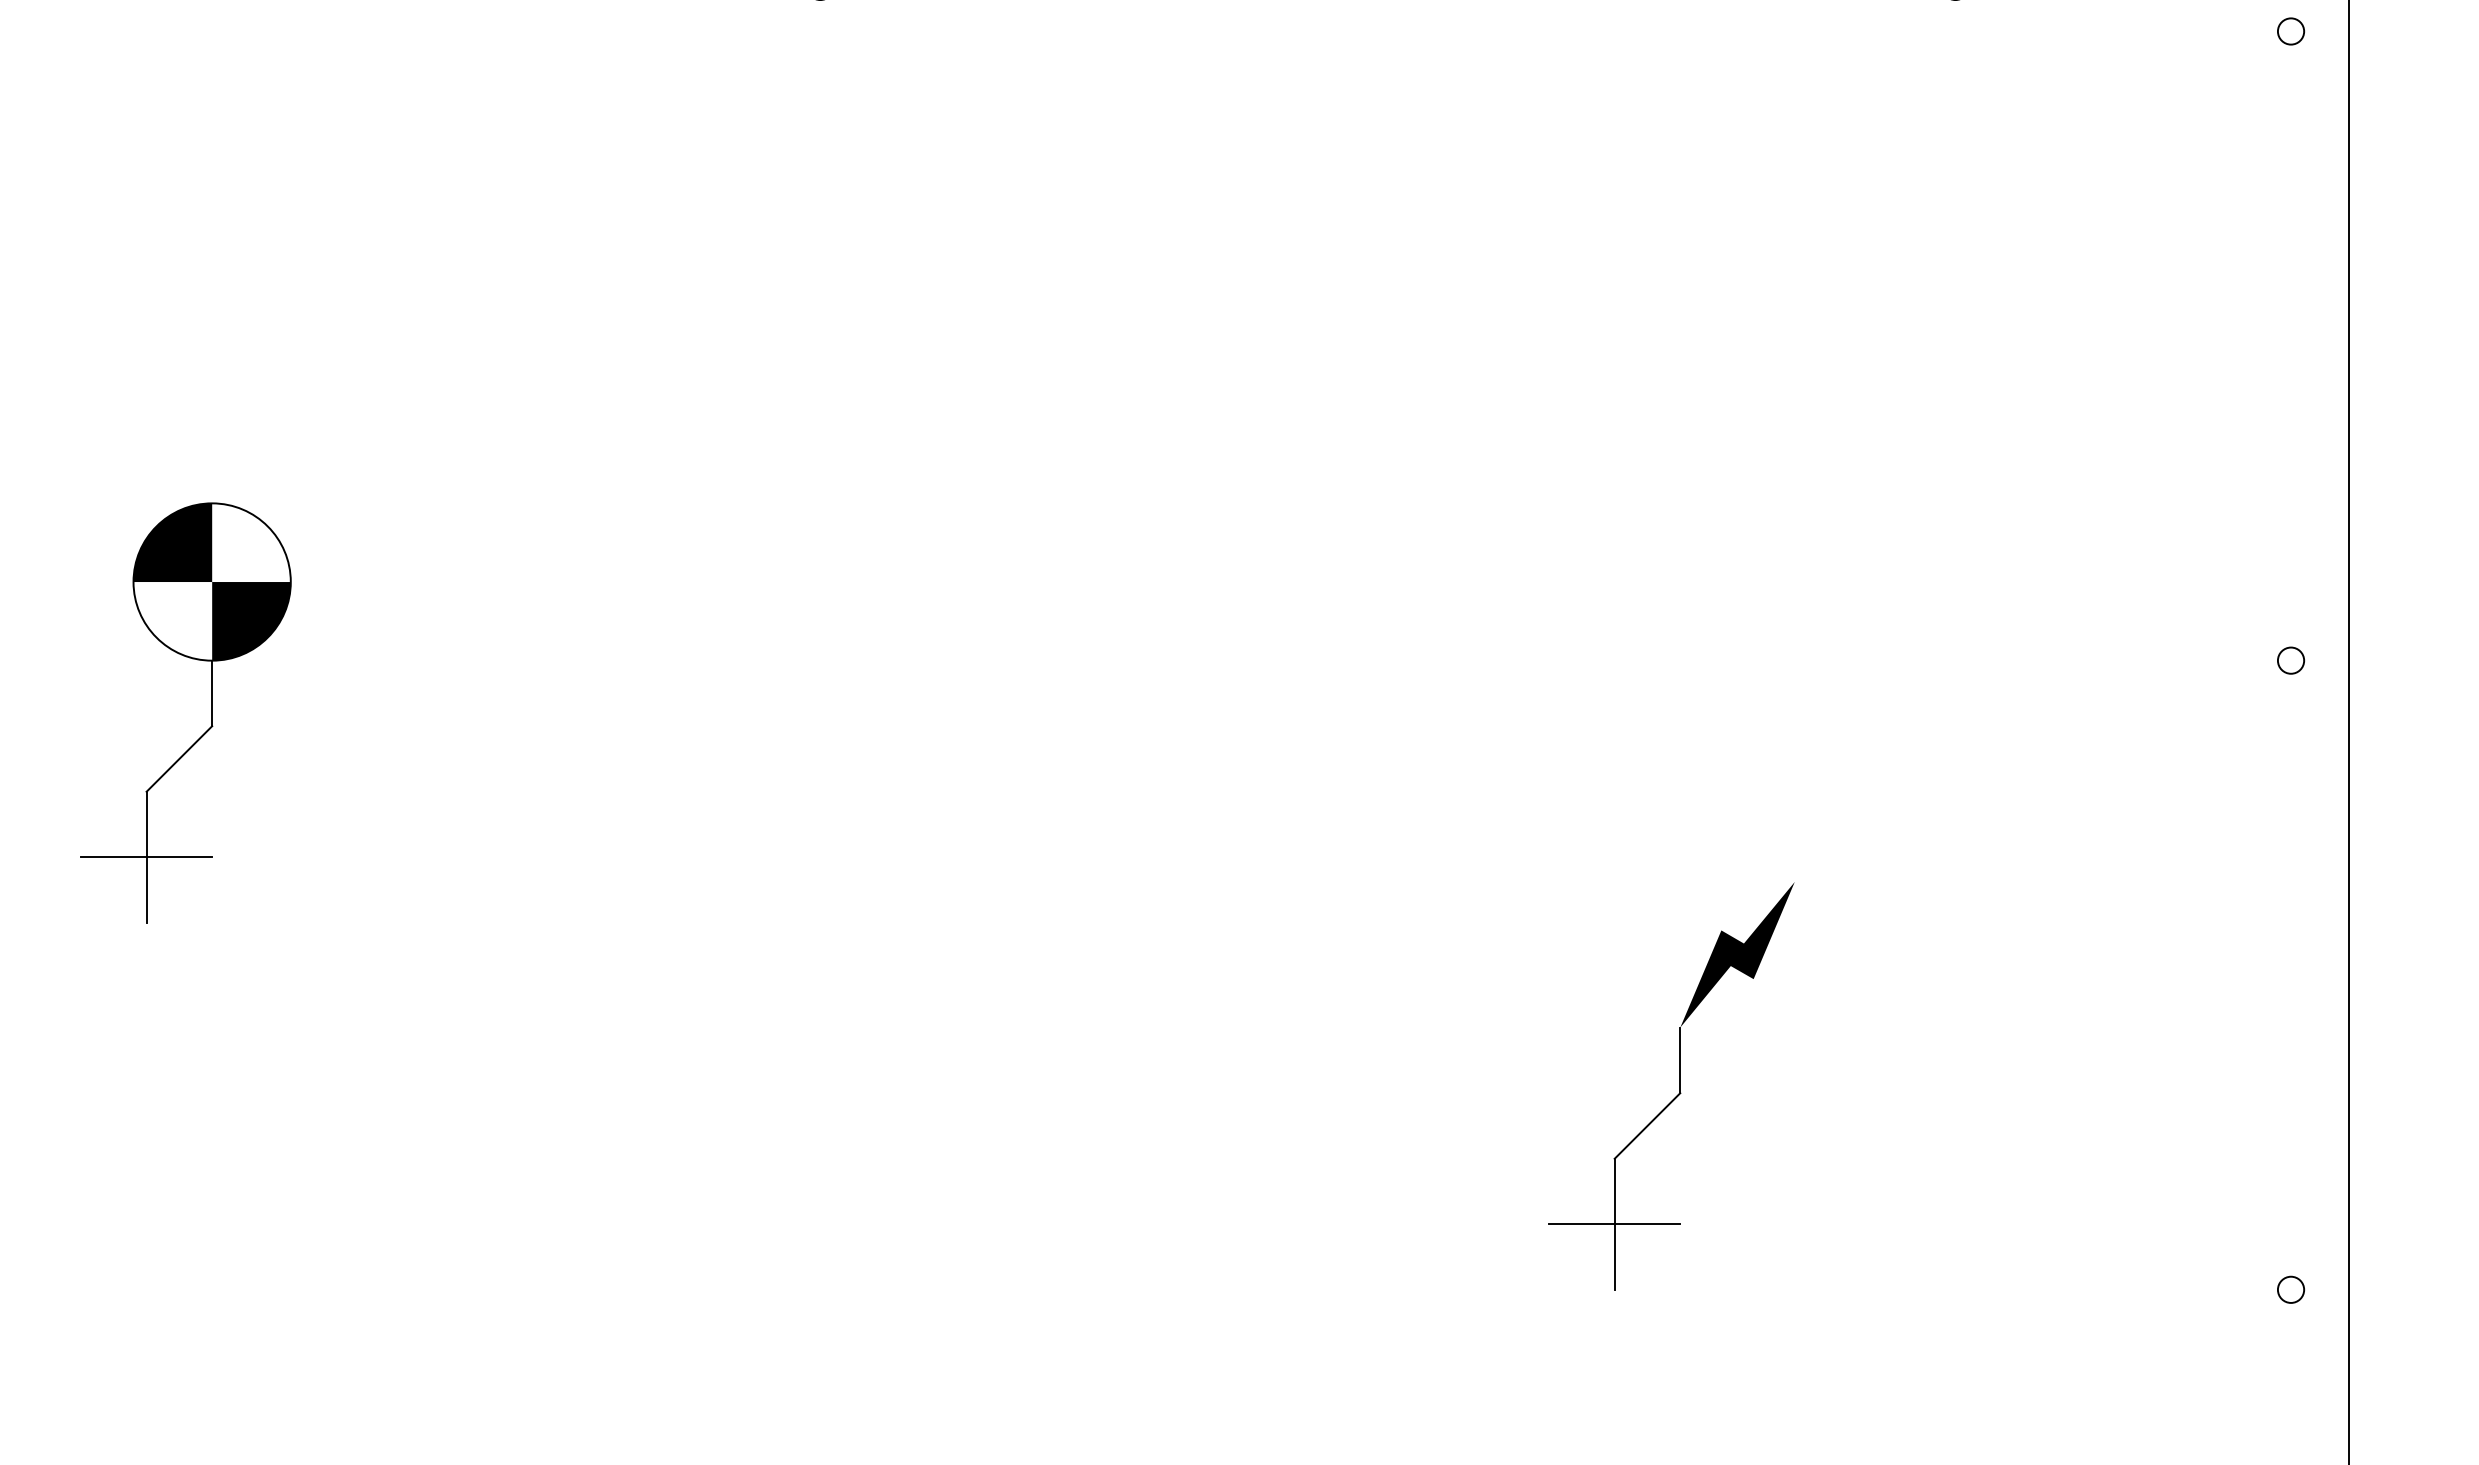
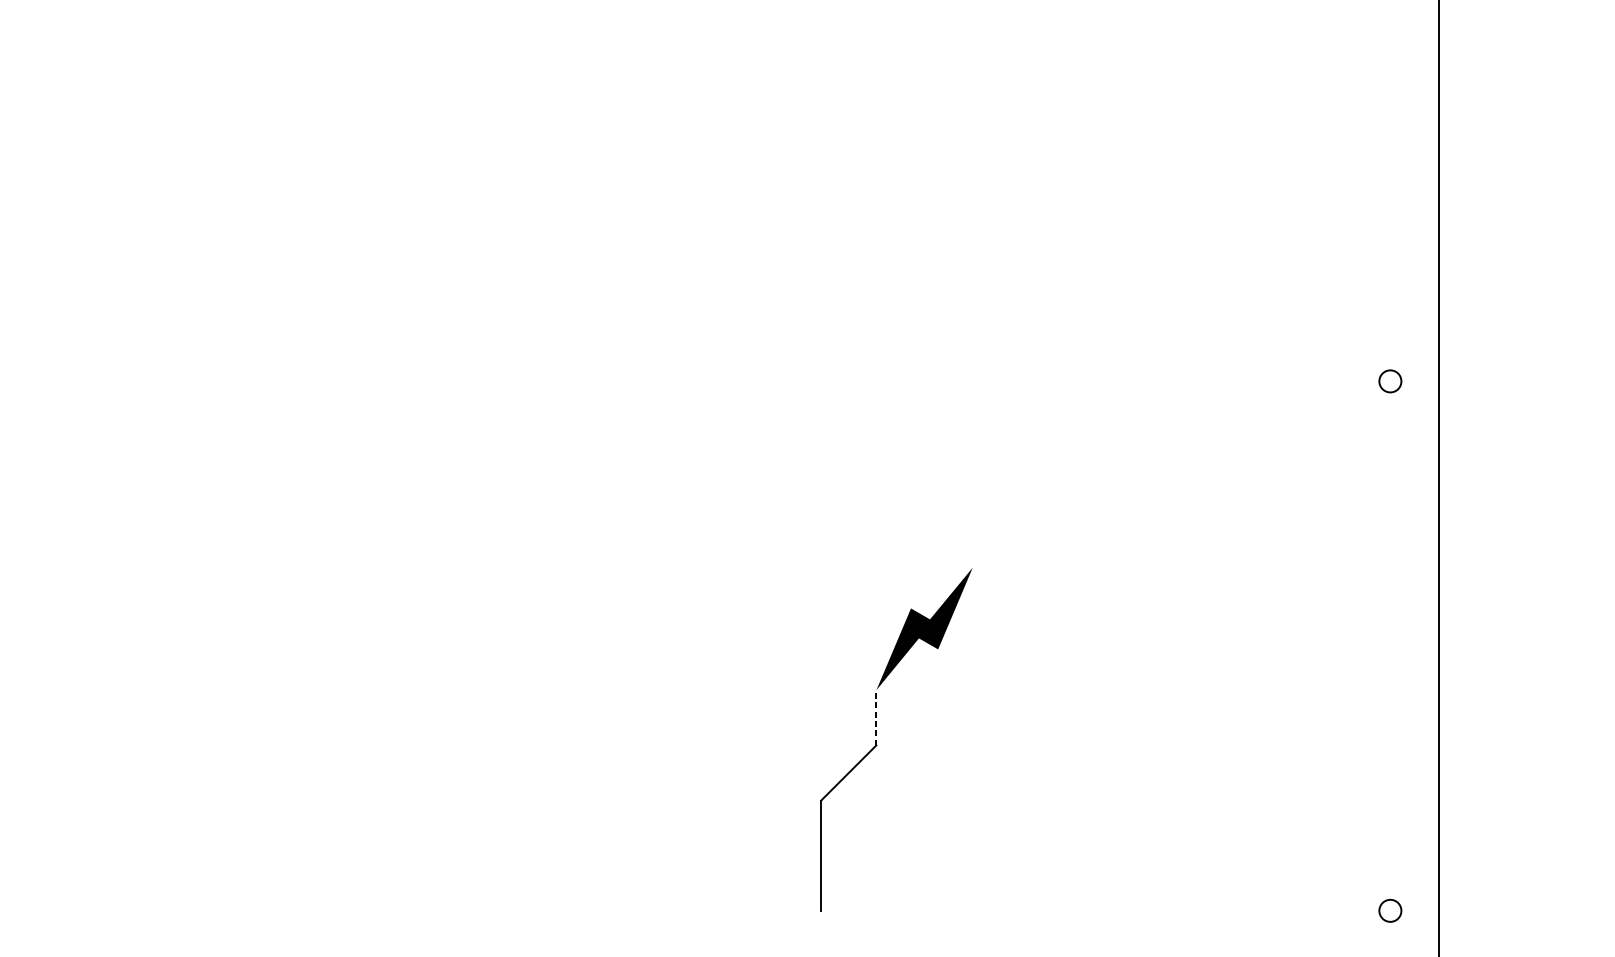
line: (1680, 1060) -> (876, 717), solid -> dashed
line: (1614, 1224) -> (821, 855), removed

